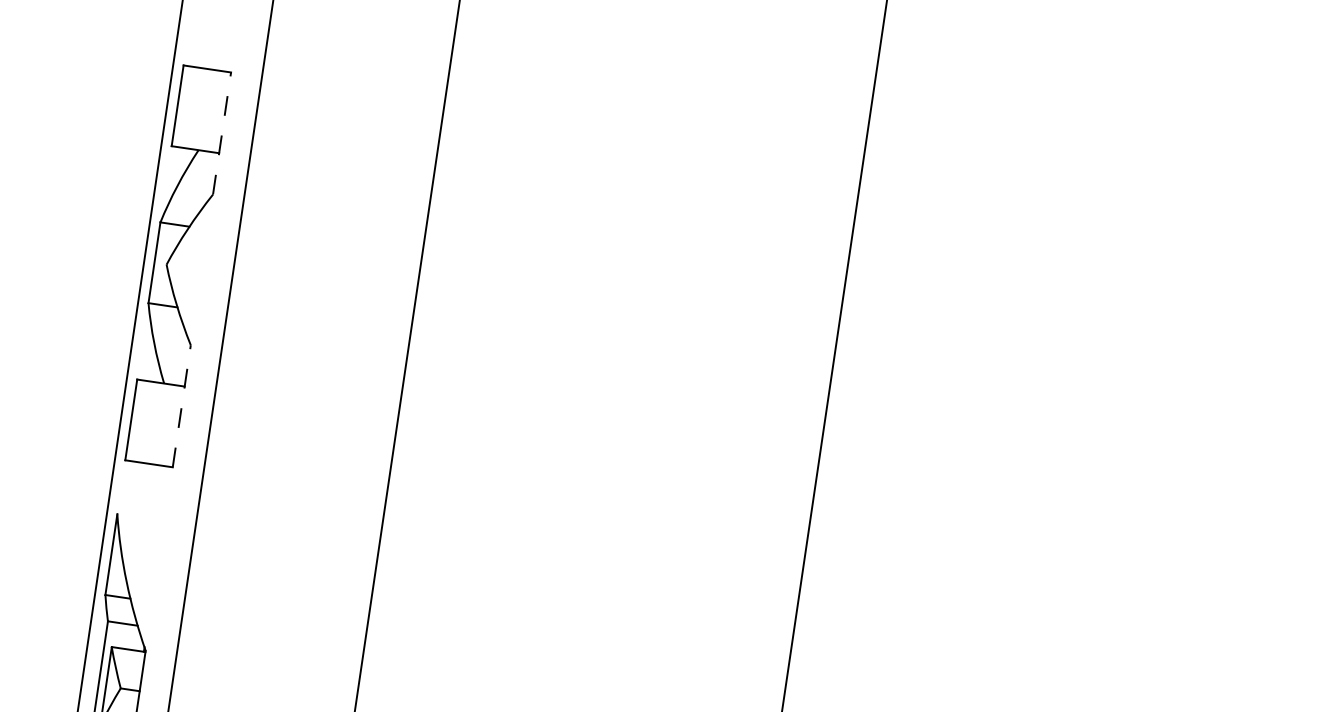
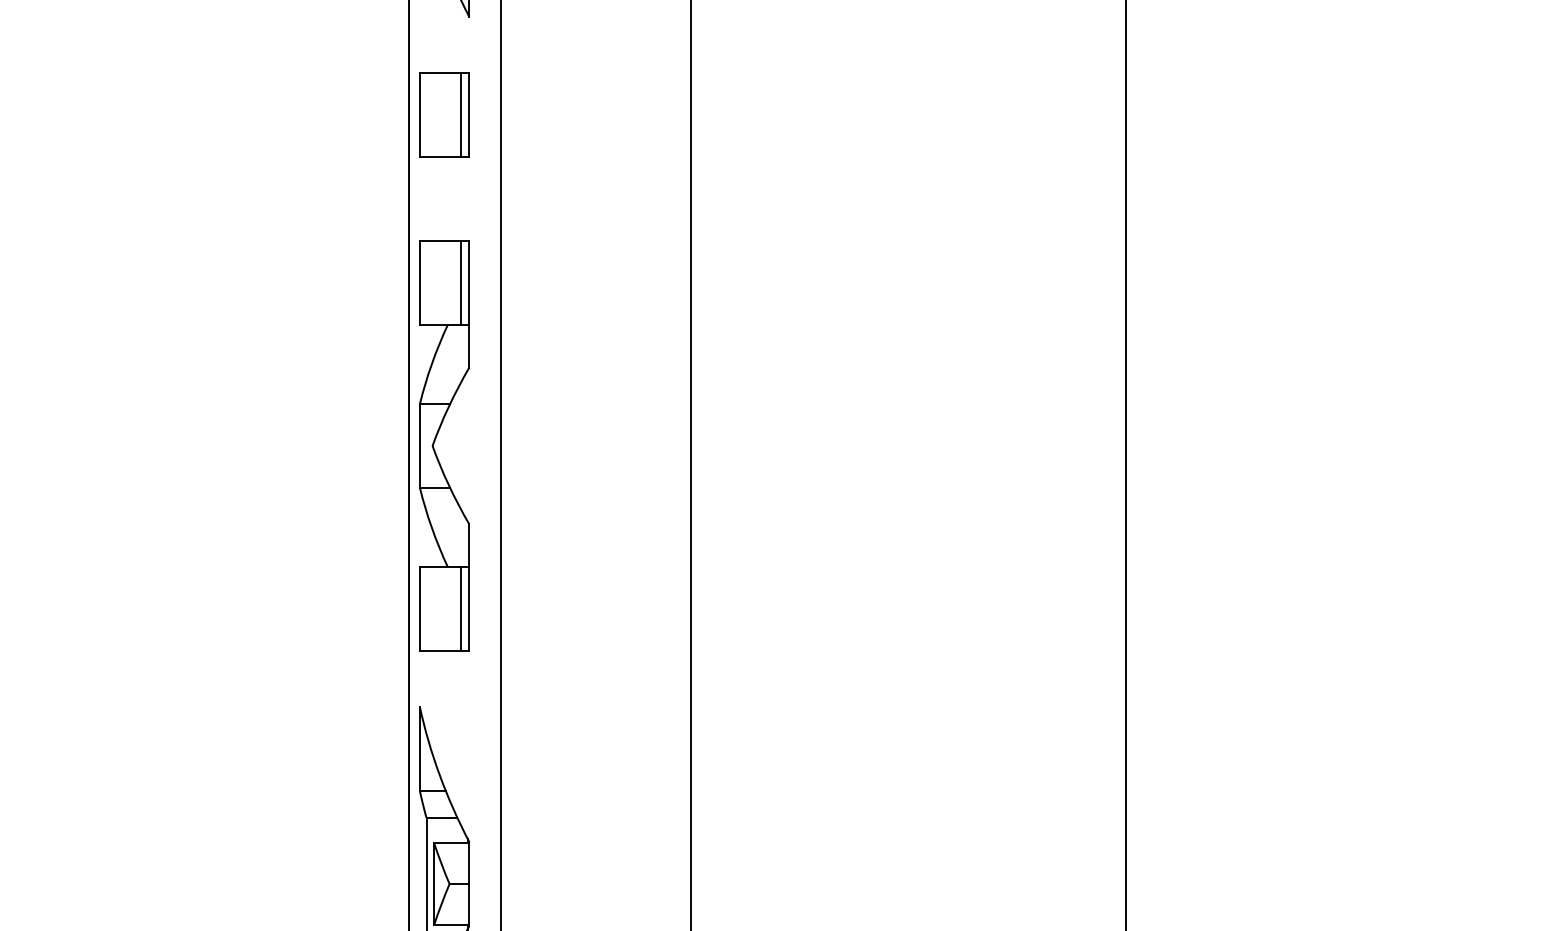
line: (217, 111) -> (461, 282), added
line: (222, 132) -> (469, 303), dashed -> solid
line: (182, 406) -> (469, 587), dashed -> solid
line: (171, 426) -> (461, 609), added

